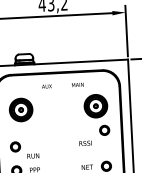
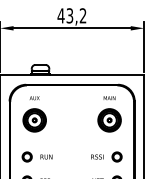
text: (77, 85) -> (109, 98), moved
text: (46, 86) -> (34, 98), moved
part: (104, 129) -> (116, 156), moved
text: (33, 155) -> (46, 156), moved

